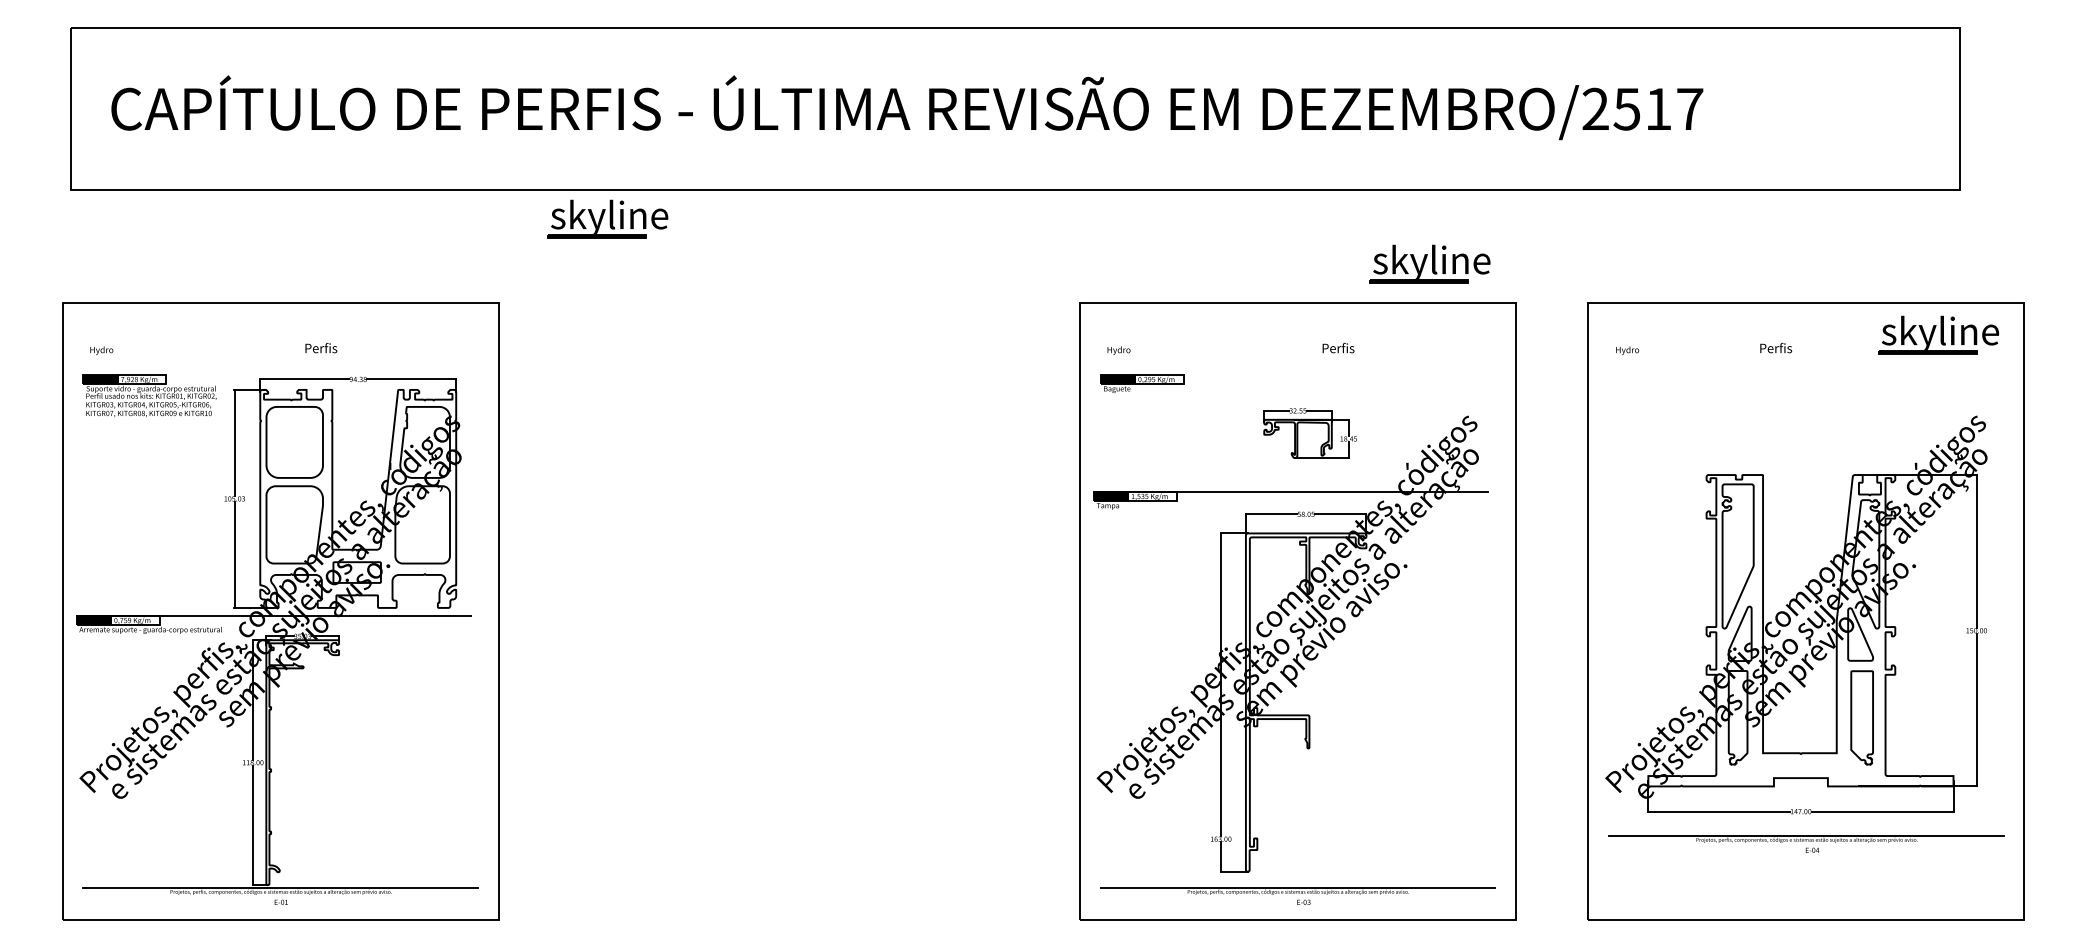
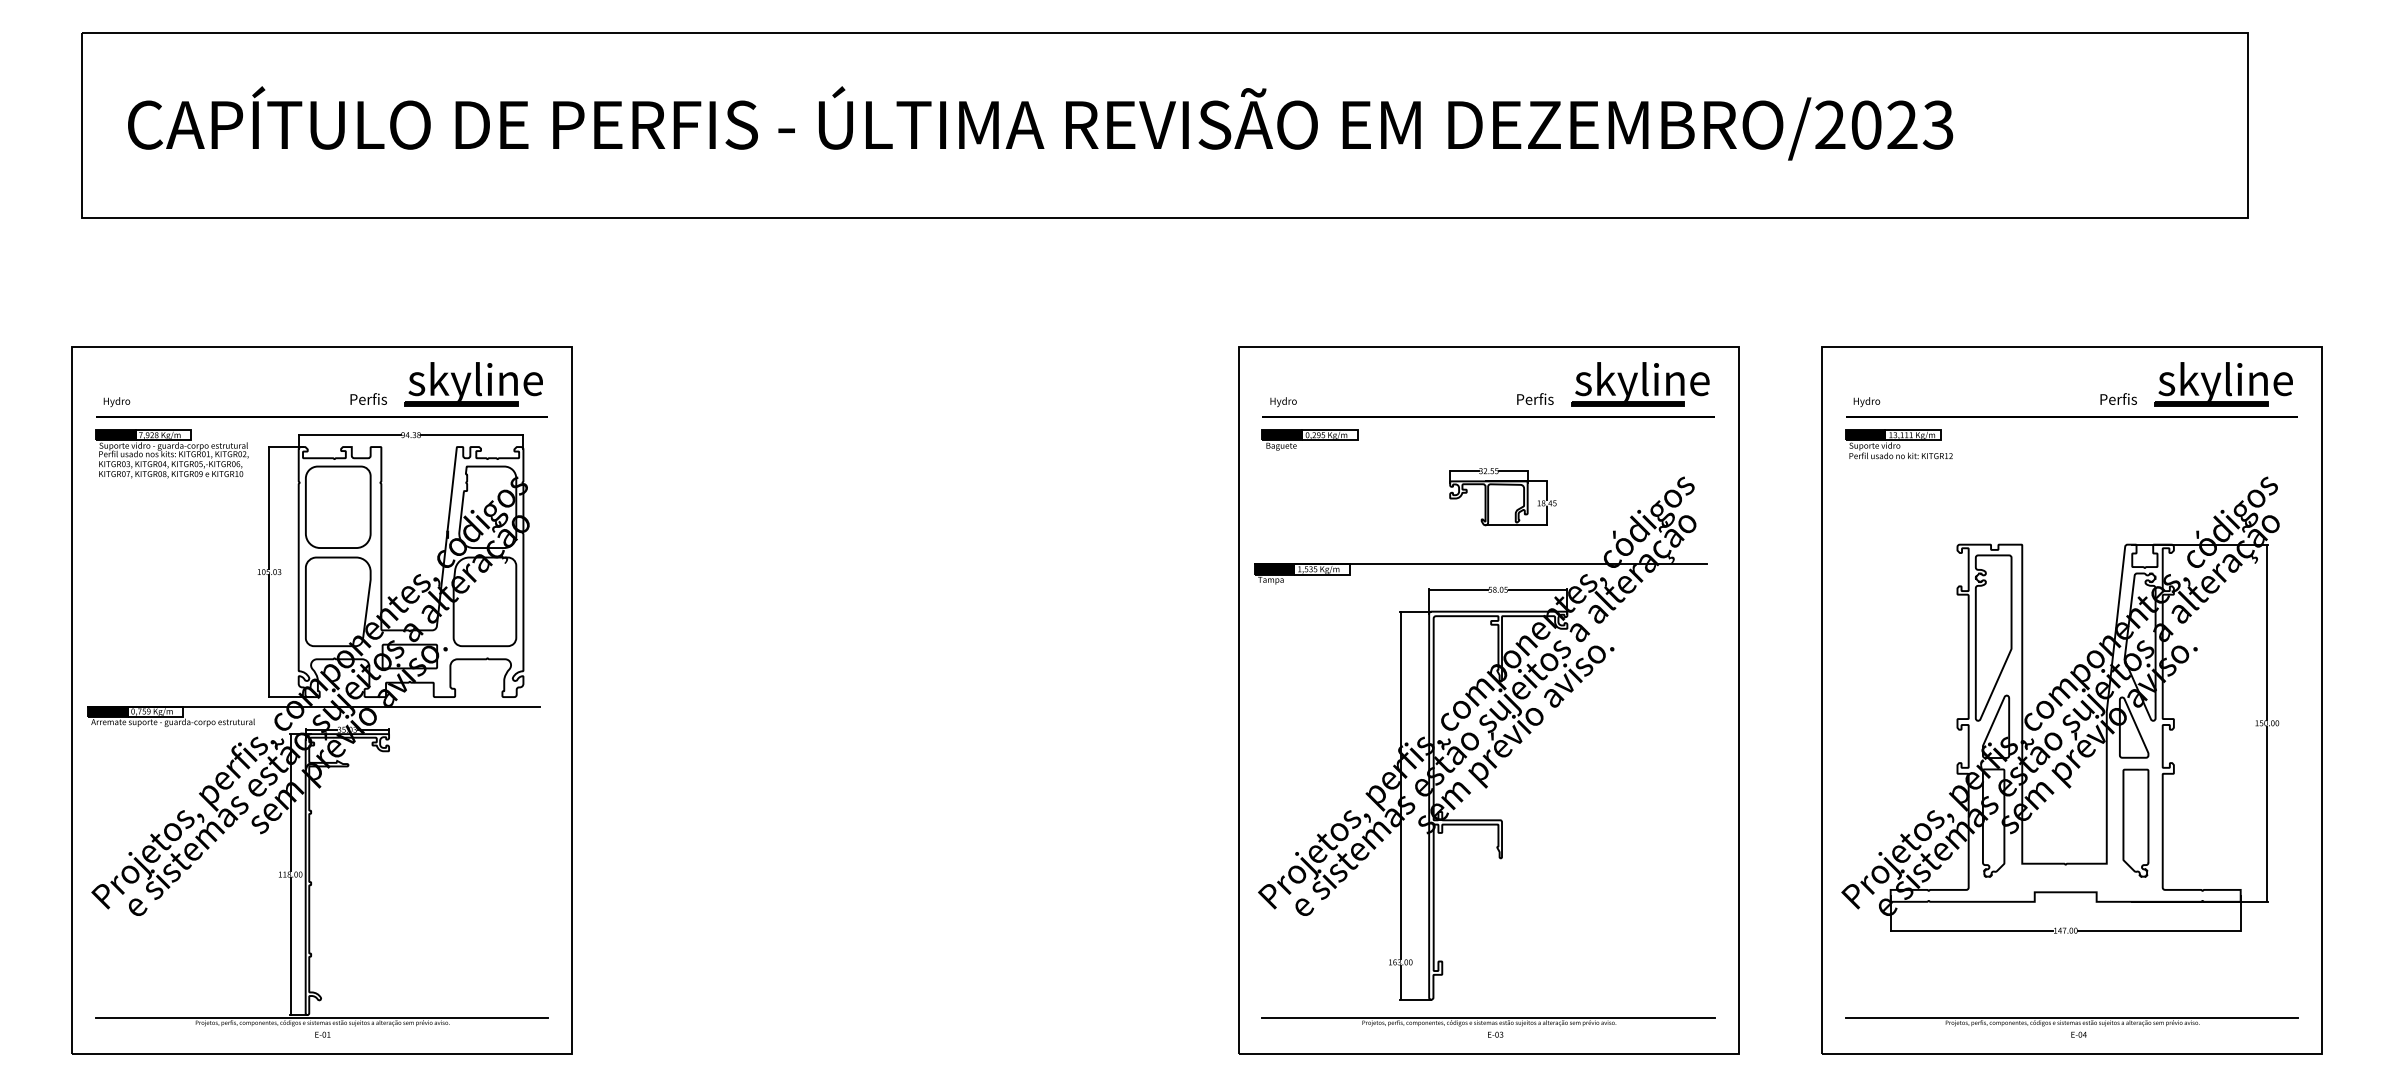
text: (1658, 108) -> (1902, 124), DEZEMBRO/2517 -> DEZEMBRO/2023
part: (607, 218) -> (473, 383), moved
part: (1429, 263) -> (1639, 383), moved
text: (1776, 347) -> (2119, 398), moved
fill: (280, 363) -> (321, 416), added
fill: (1297, 363) -> (1488, 416), added
fill: (1806, 363) -> (2072, 416), added
part: (1655, 387) -> (1898, 444), added
part: (1806, 843) -> (2072, 1026), moved

